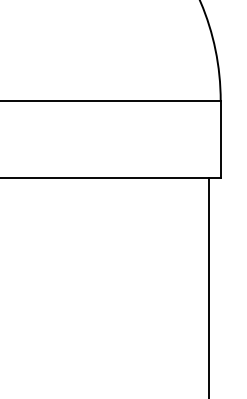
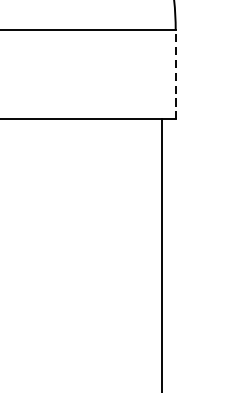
line: (220, 138) -> (175, 73), solid -> dashed

